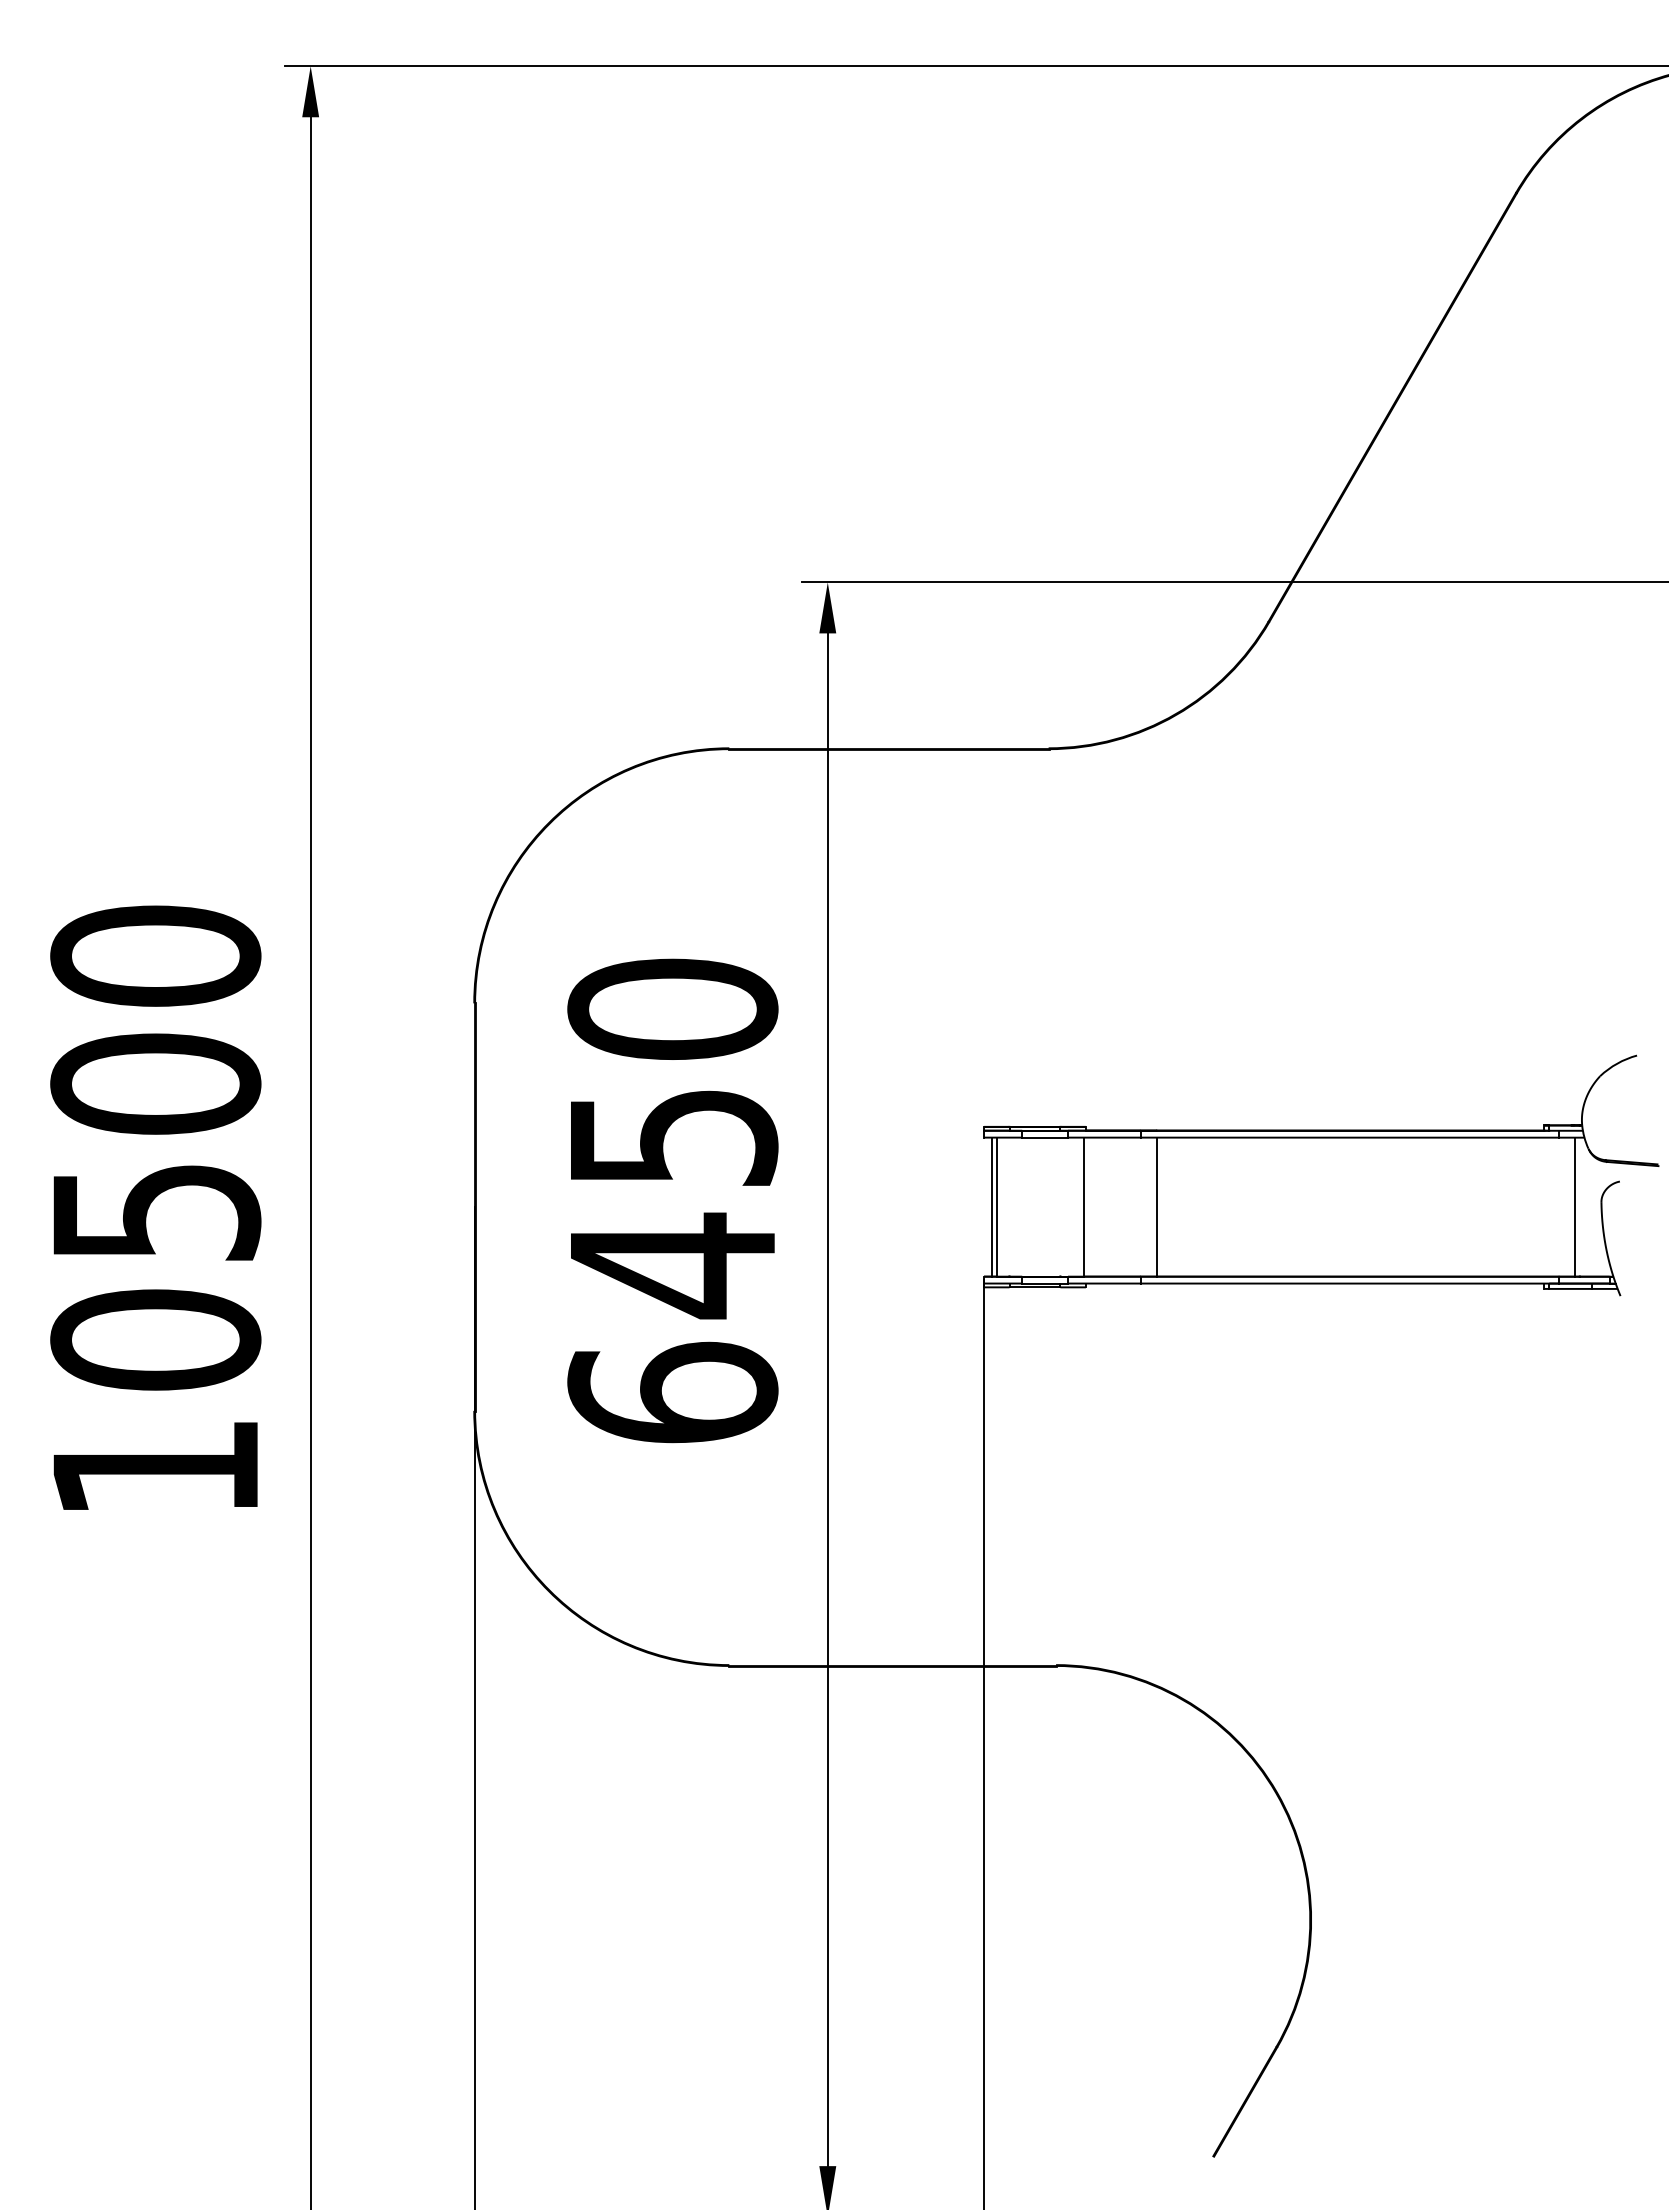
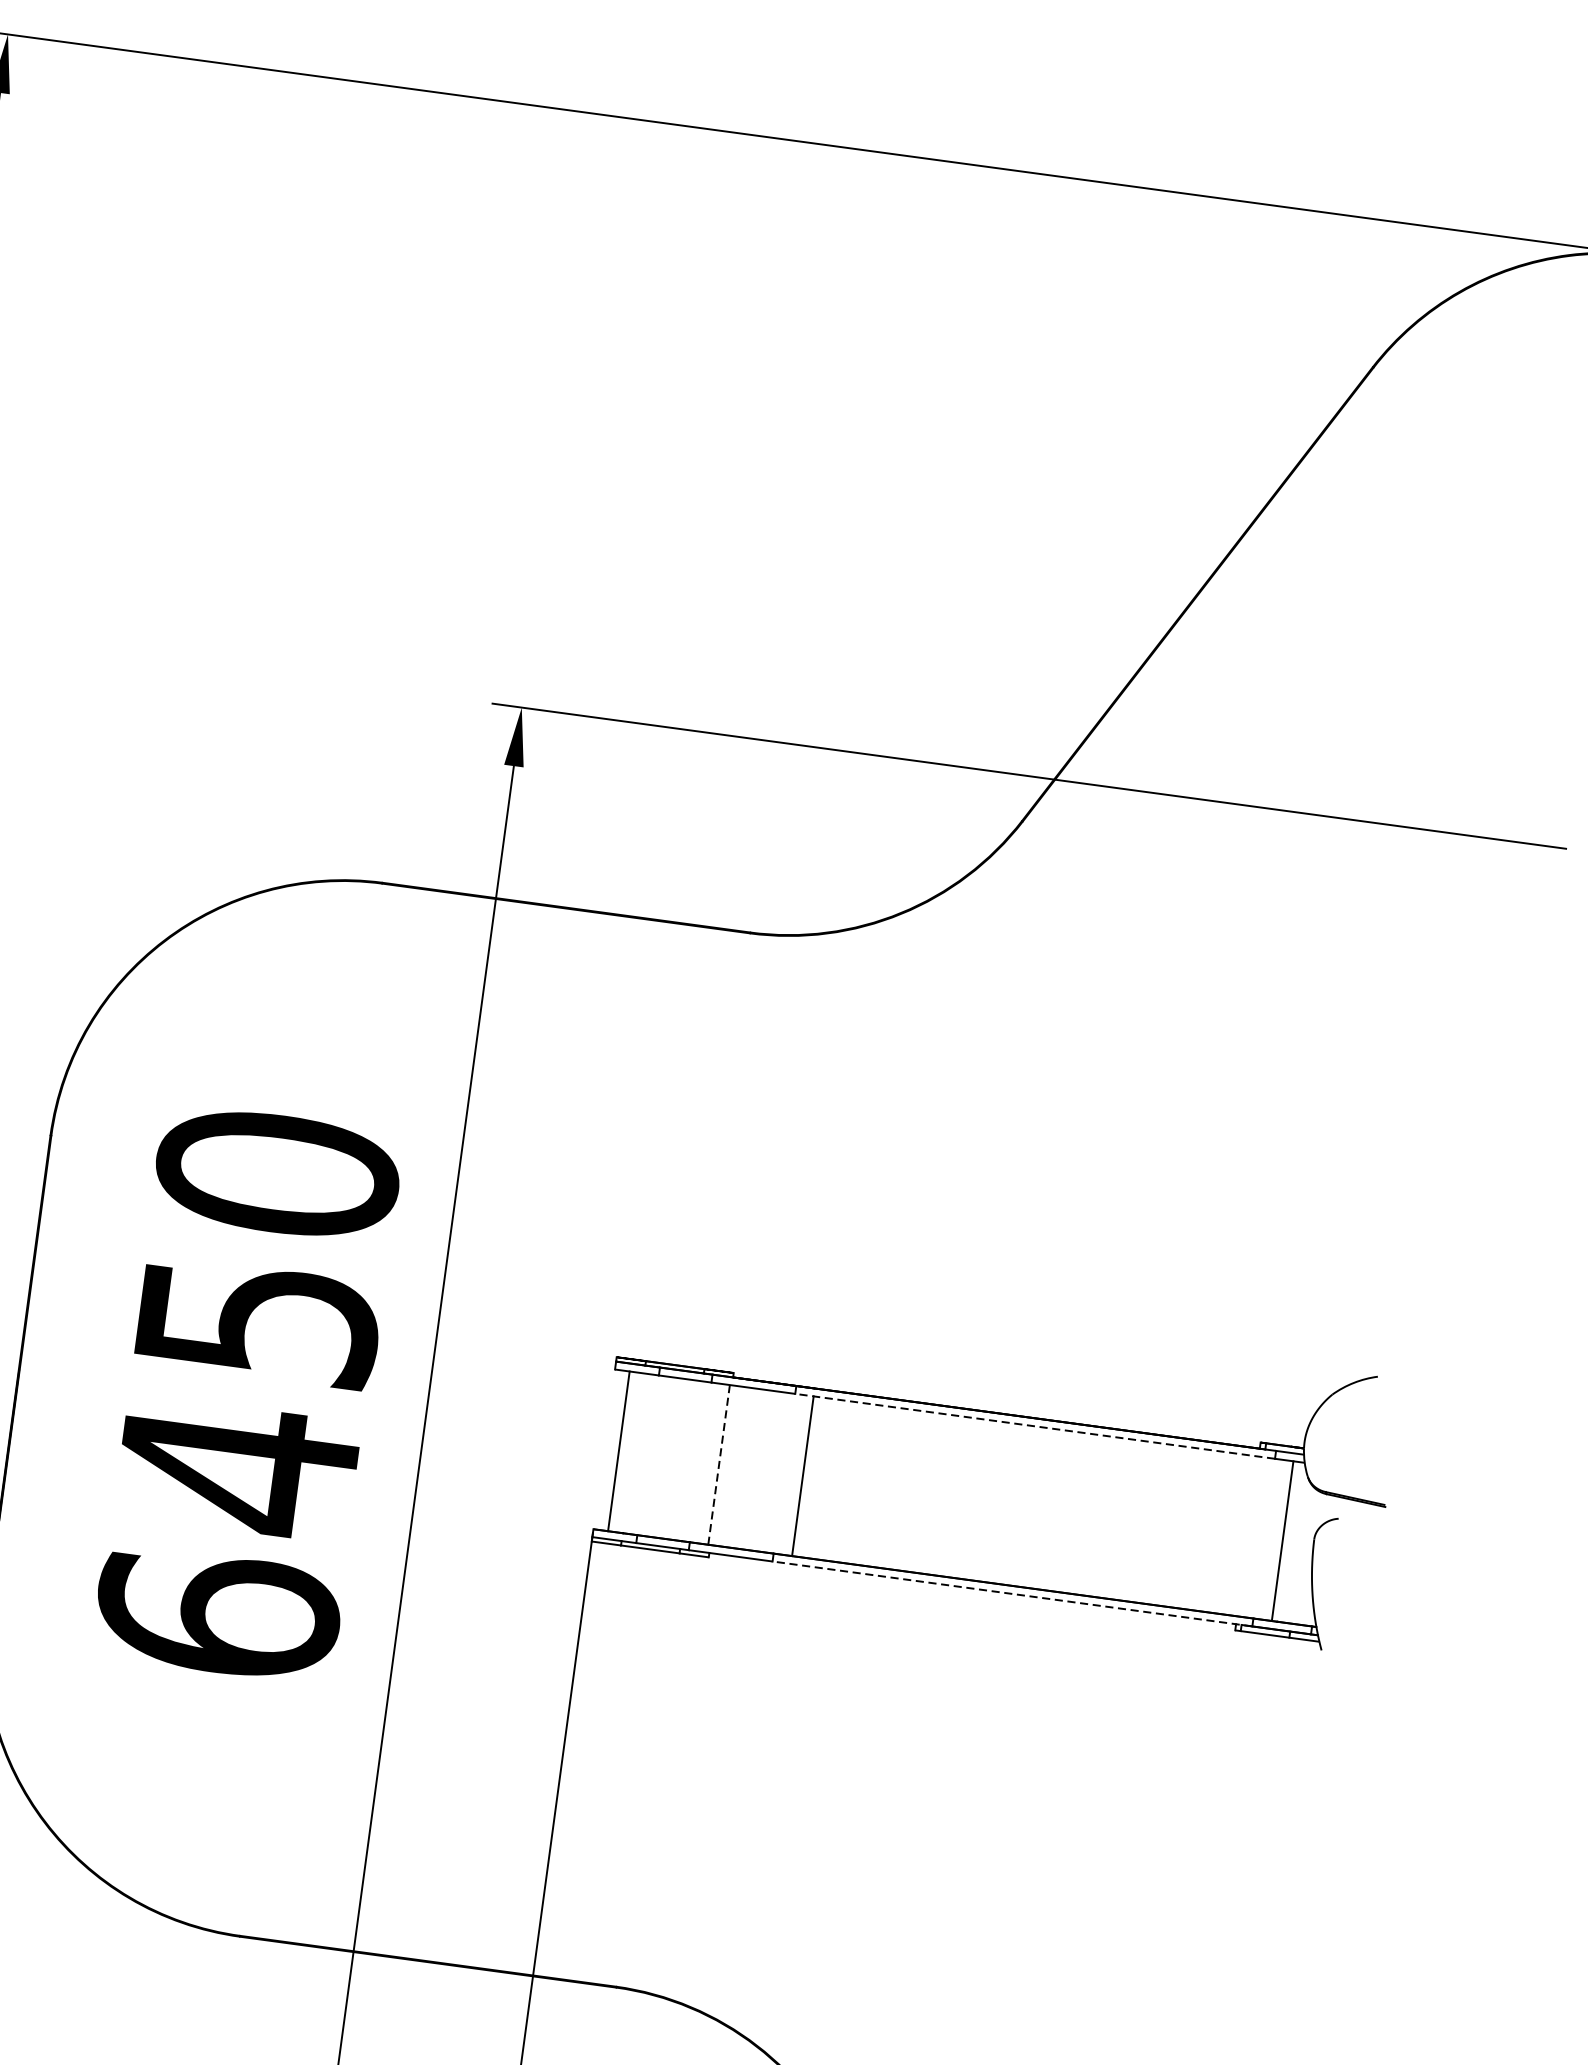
line: (1349, 1137) -> (1034, 1426), solid -> dashed
line: (991, 1206) -> (612, 1449), removed
line: (1083, 1207) -> (718, 1465), solid -> dashed
line: (1349, 1283) -> (1012, 1593), solid -> dashed

